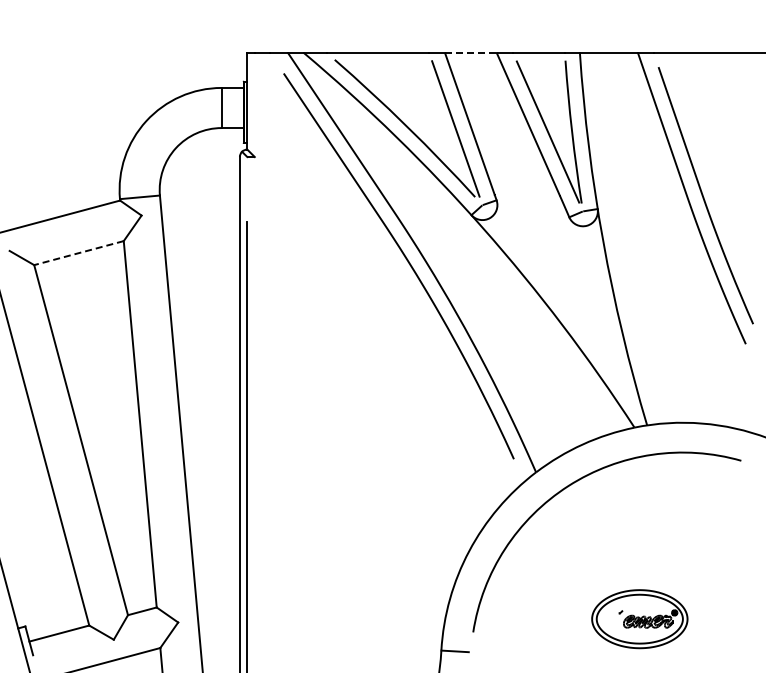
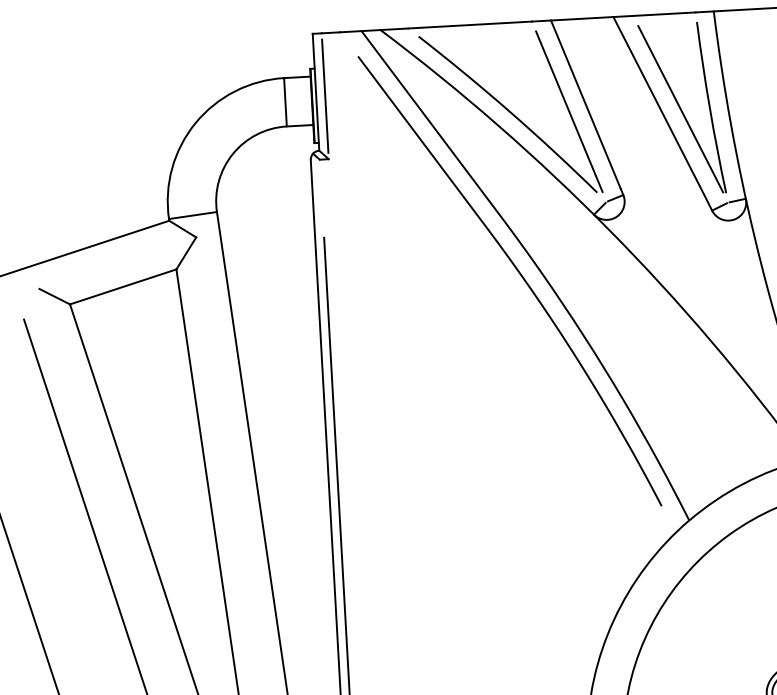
line: (470, 52) -> (581, 18), dashed -> solid
line: (254, 104) -> (324, 95), added
line: (78, 253) -> (122, 287), dashed -> solid

